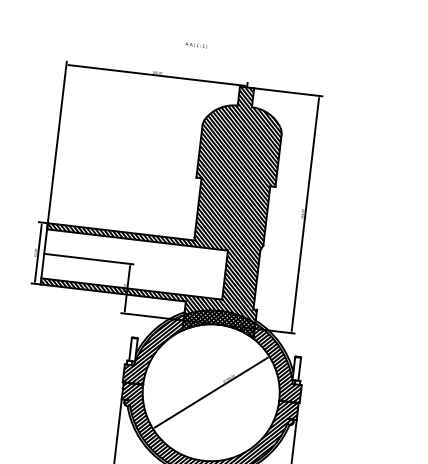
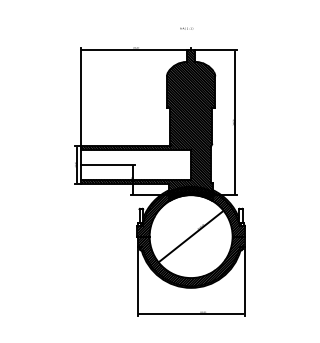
text: (196, 45) -> (186, 28), moved

